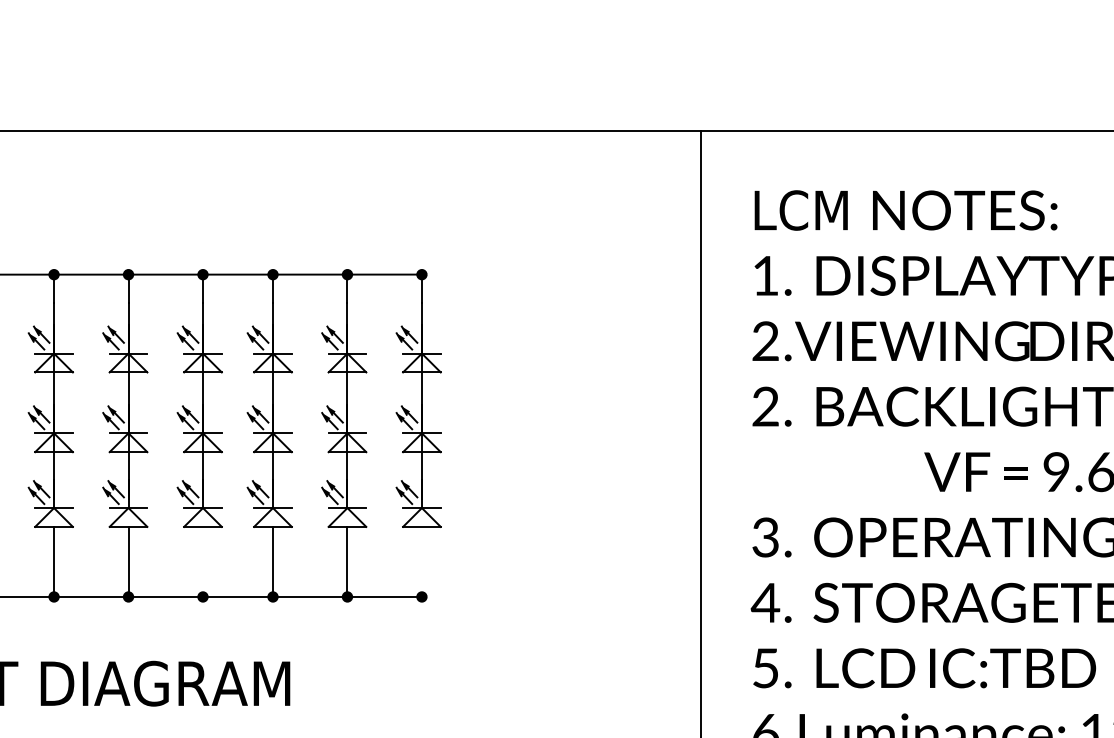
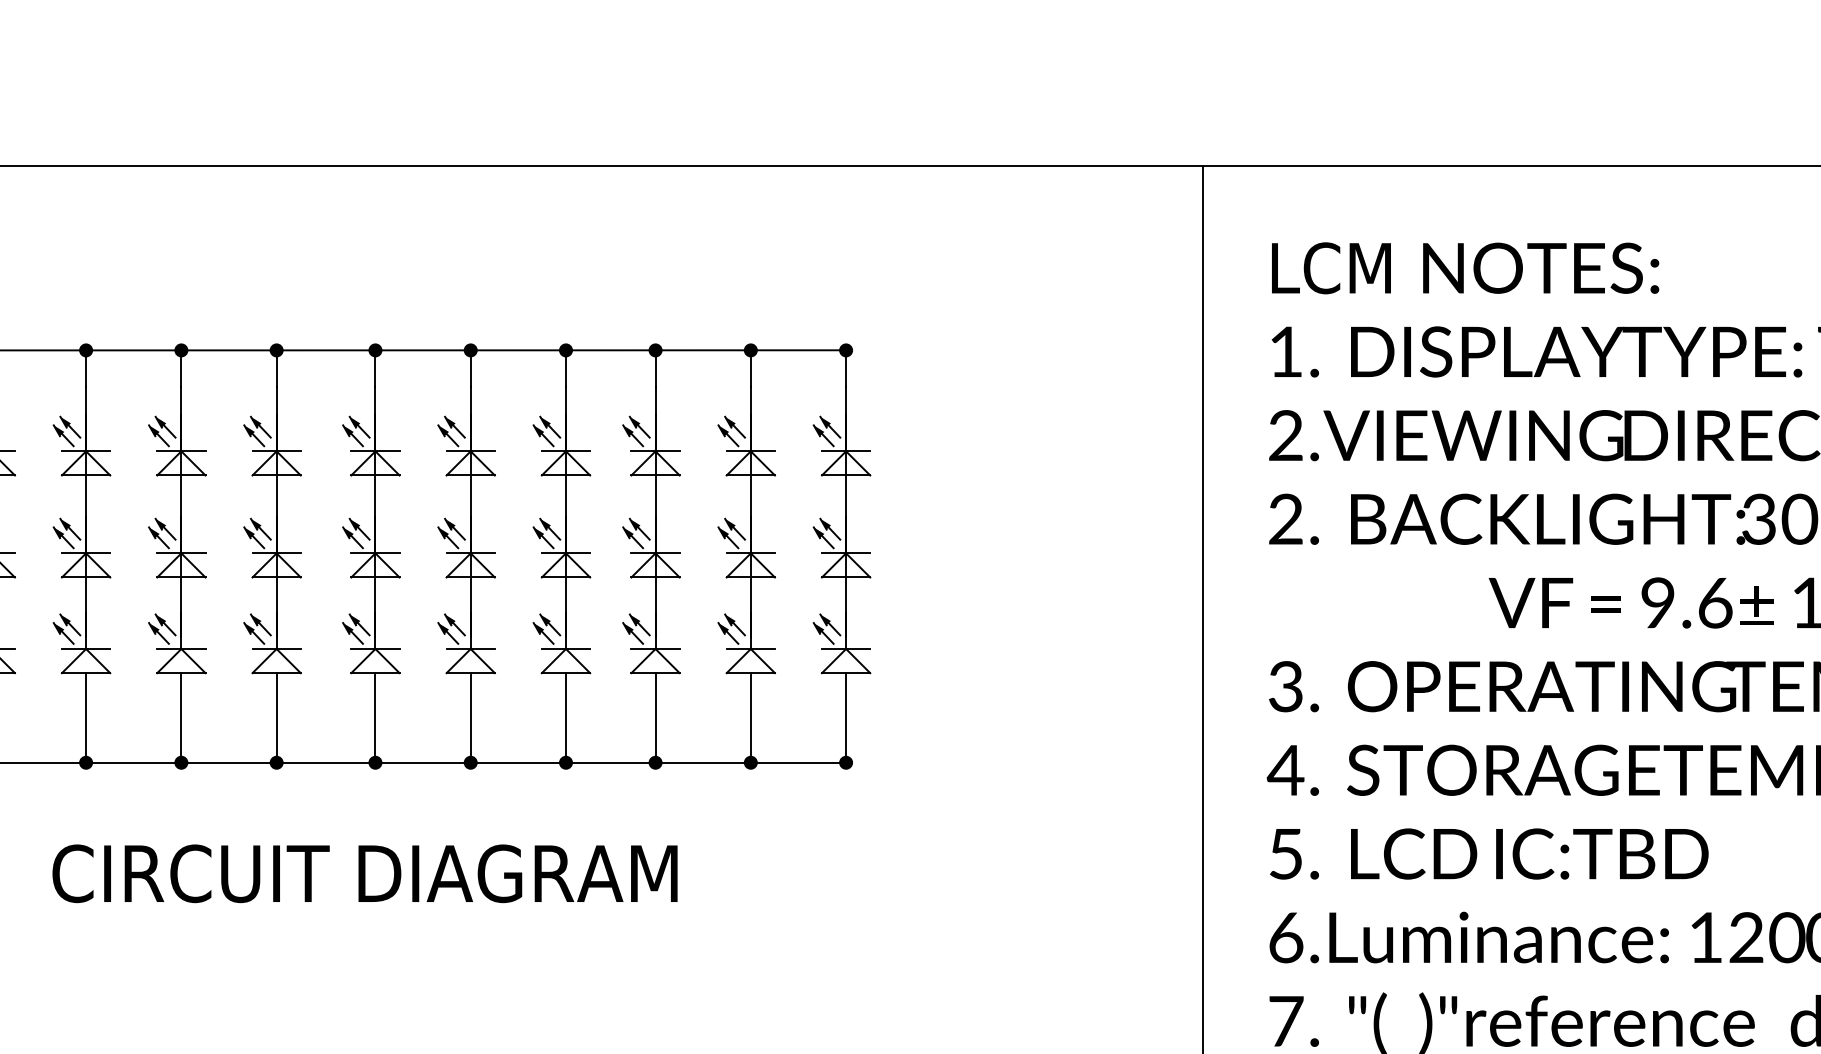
line: (203, 559) -> (566, 714), added
line: (422, 559) -> (846, 714), added

